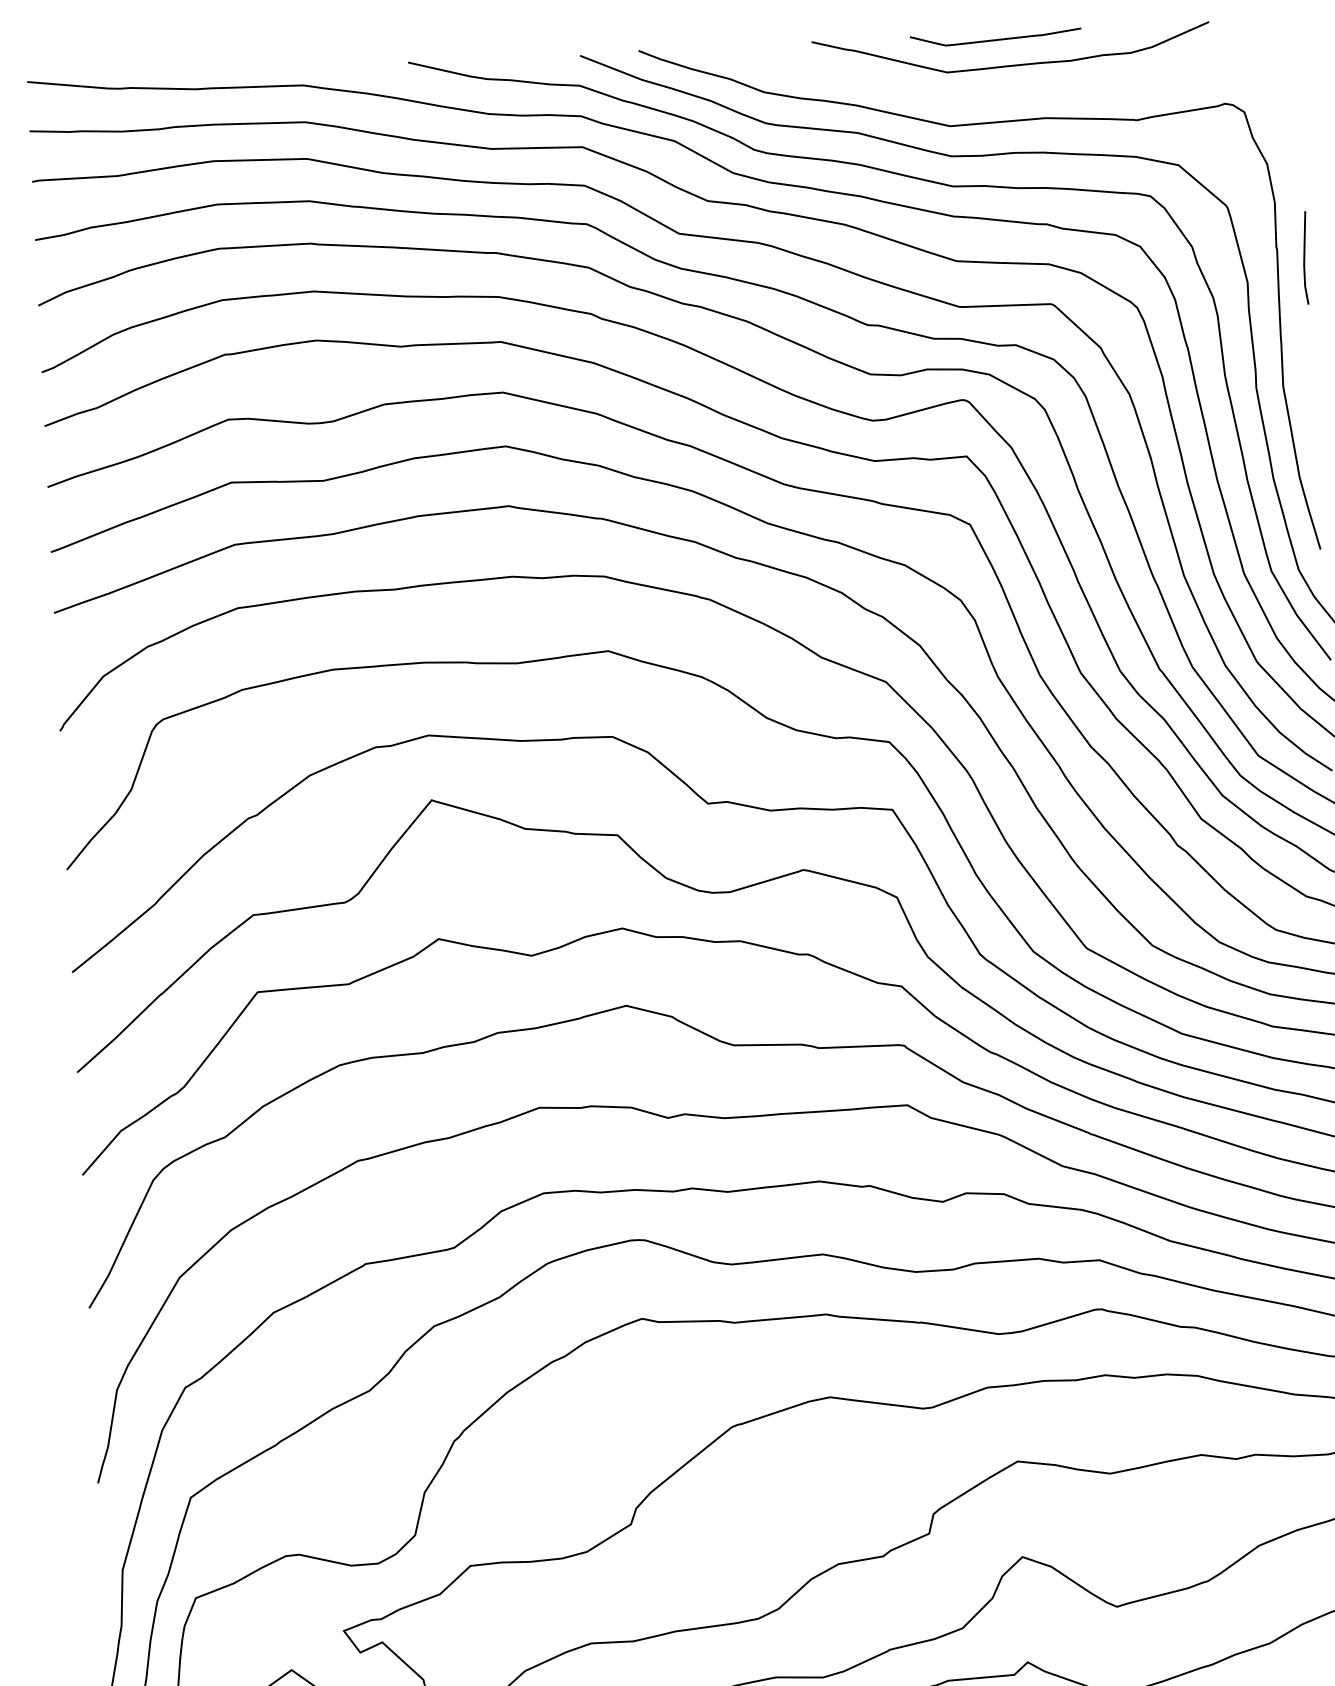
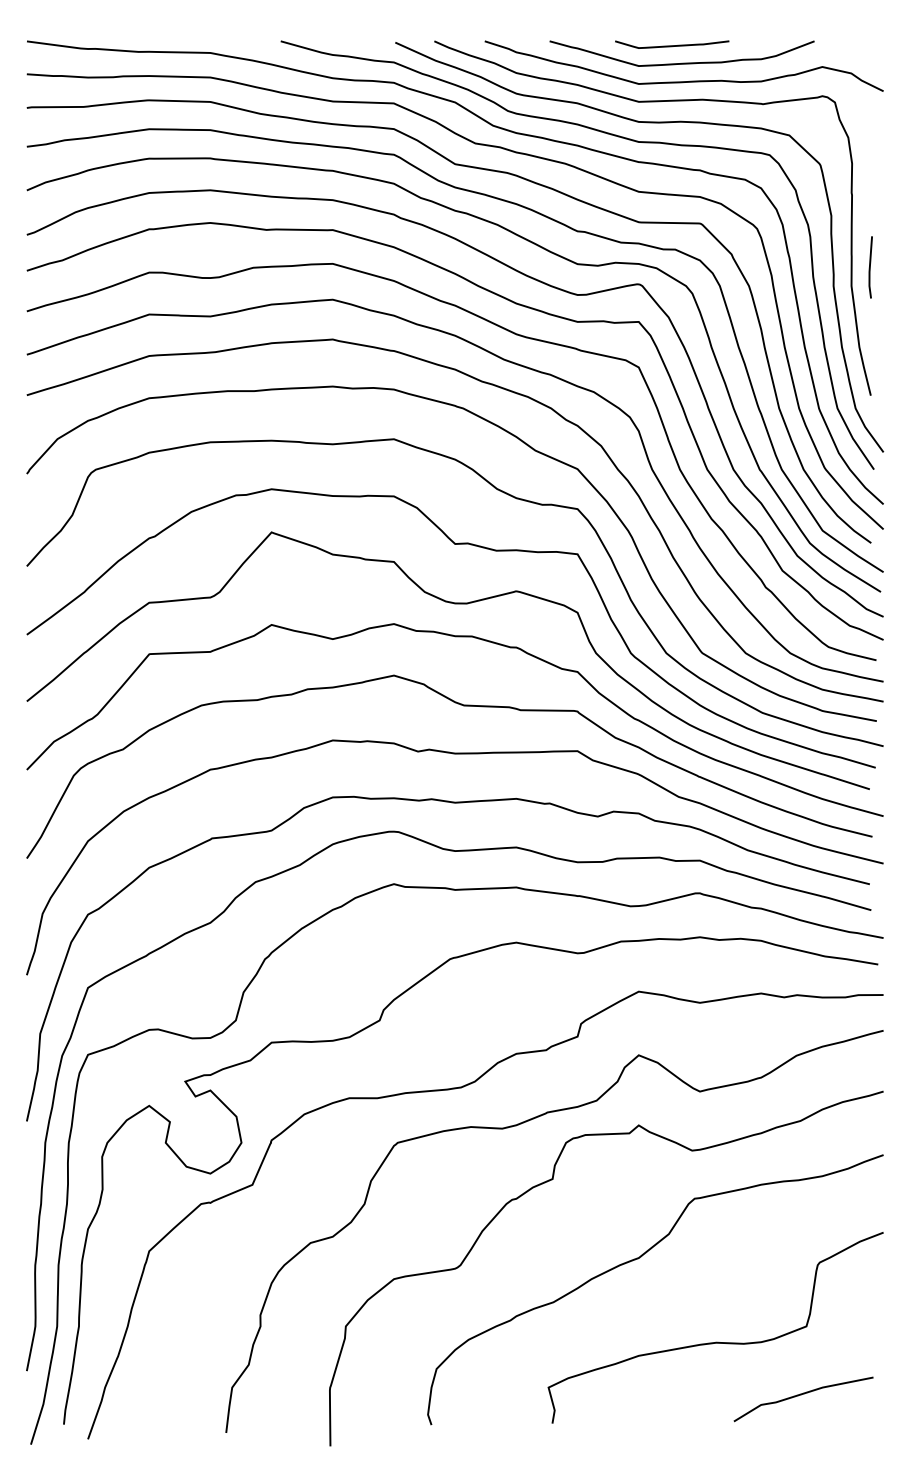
curve: (1015, 92) -> (683, 81), added
line: (1305, 258) -> (870, 267), moved

